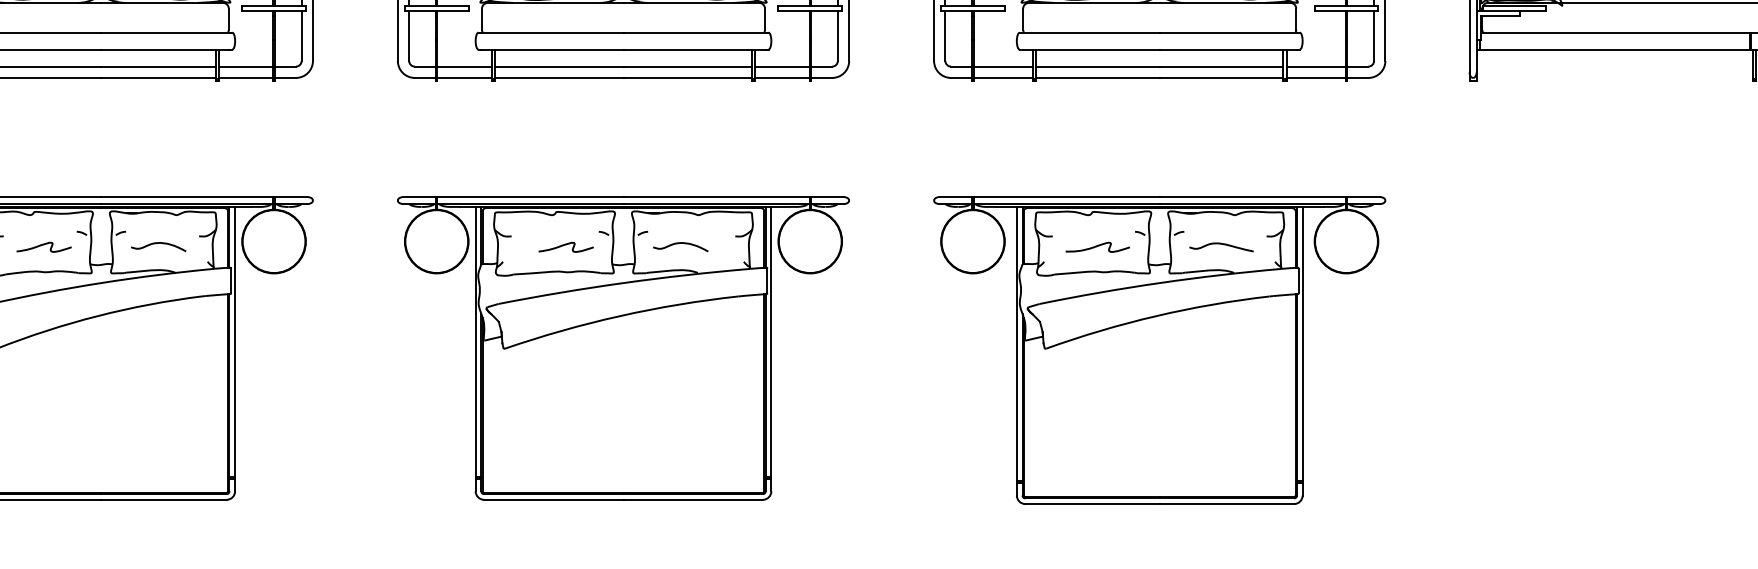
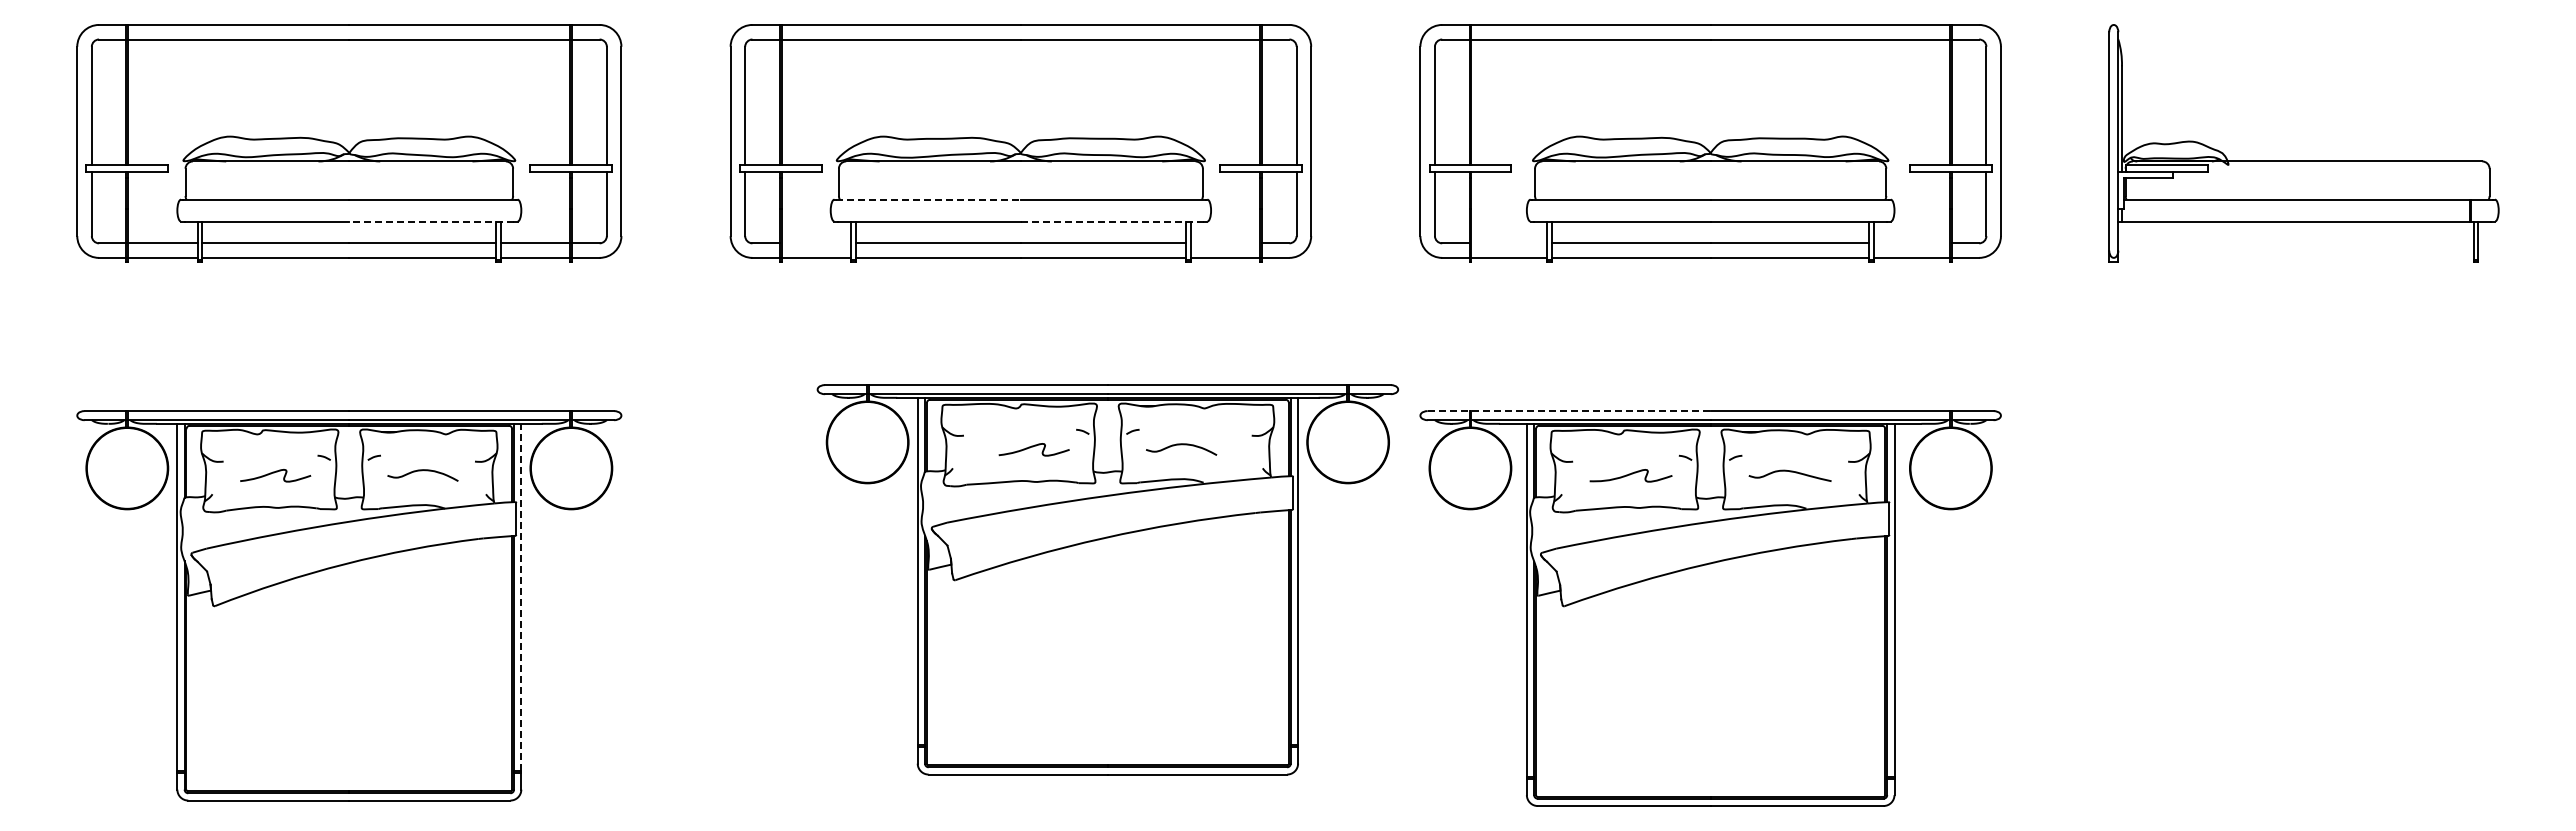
line: (552, 32) -> (929, 199), solid -> dashed
line: (165, 49) -> (431, 221), solid -> dashed
line: (693, 49) -> (1111, 221), solid -> dashed
line: (464, 66) -> (816, 243), removed
line: (782, 66) -> (1225, 243), removed
line: (1003, 66) -> (1509, 243), removed
line: (1316, 66) -> (1912, 243), removed
line: (1049, 197) -> (1569, 411), solid -> dashed
line: (235, 341) -> (521, 597), solid -> dashed
part: (623, 348) -> (1107, 579), moved

